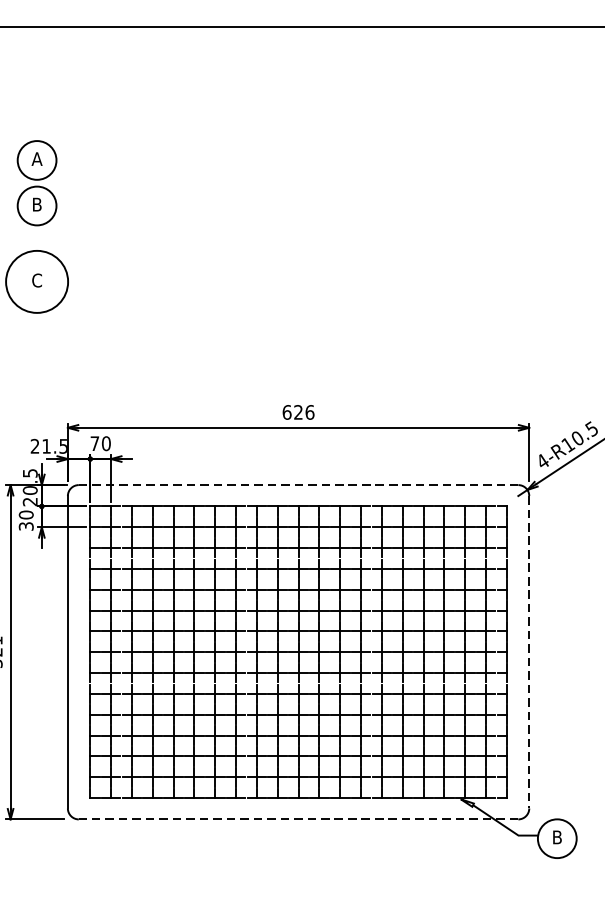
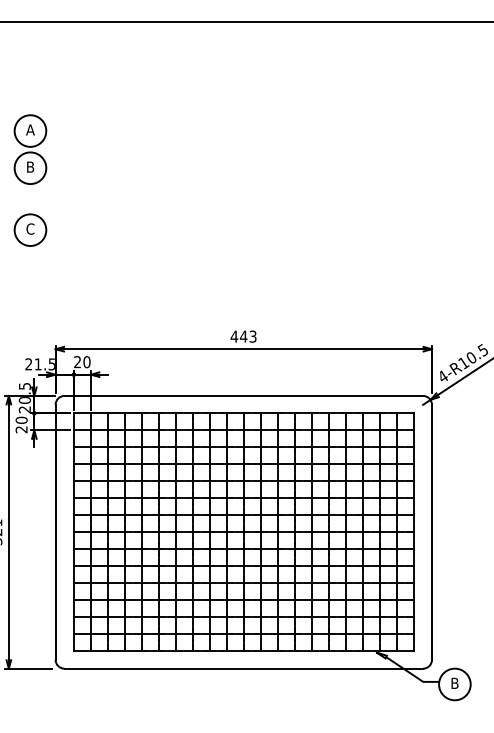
circle: (37, 281) -> (30, 229), size x0.62
text: (298, 412) -> (243, 336), 626 -> 443
text: (94, 444) -> (77, 362), 70 -> 20
line: (299, 484) -> (244, 395), dashed -> solid
text: (26, 526) -> (21, 429), 30 -> 20
line: (529, 652) -> (432, 532), dashed -> solid
line: (298, 819) -> (243, 668), dashed -> solid

